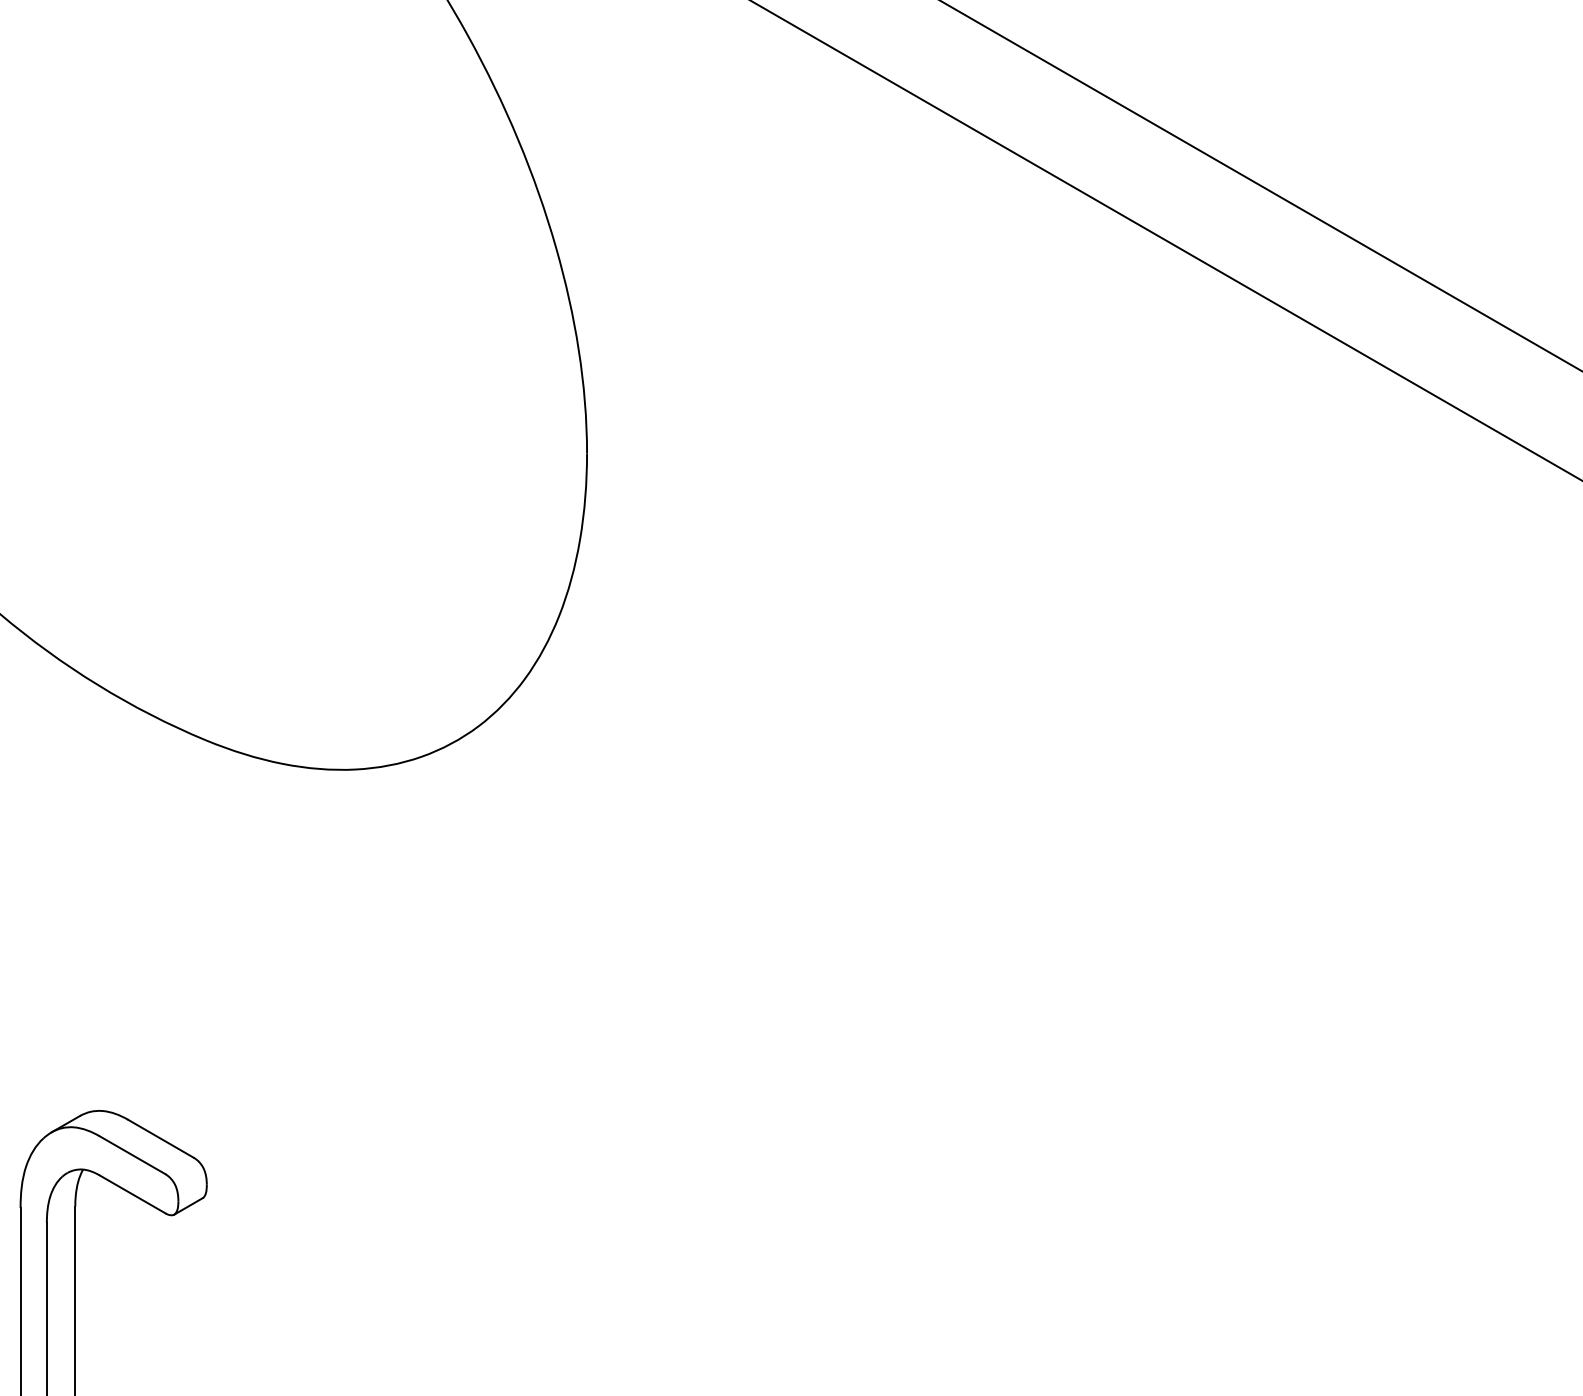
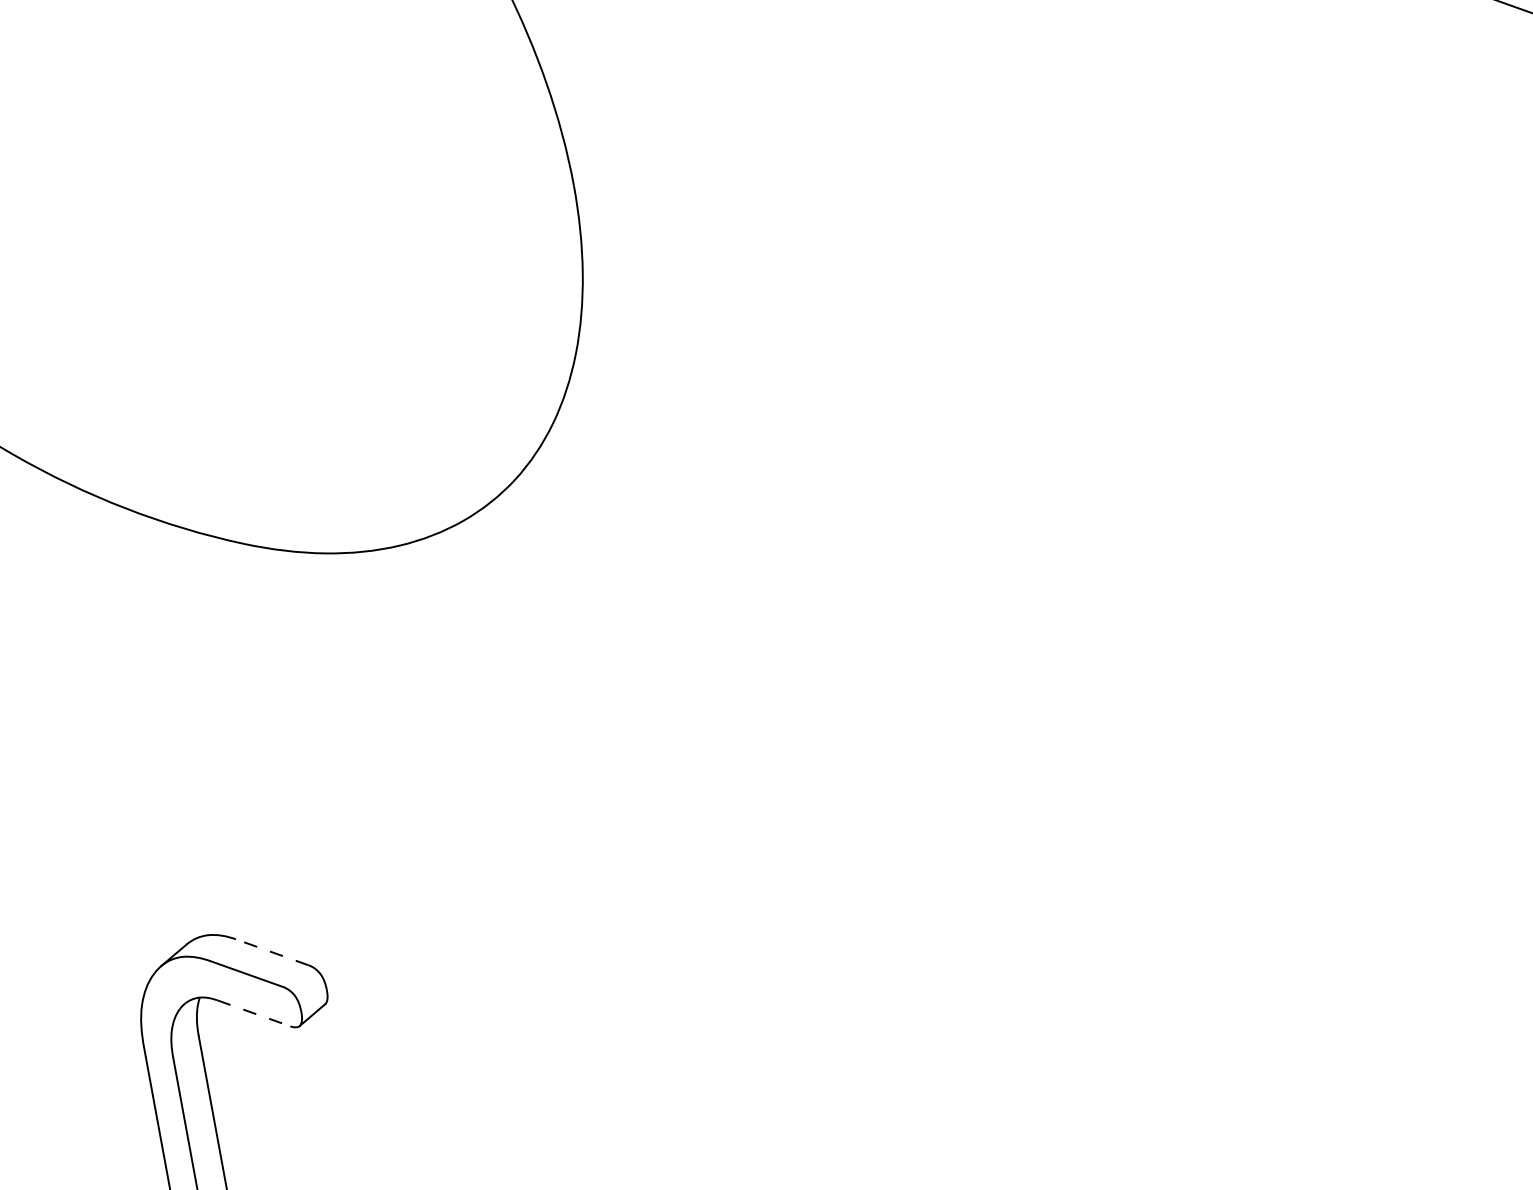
line: (160, 1138) -> (271, 952), solid -> dashed
line: (132, 1194) -> (254, 1013), solid -> dashed

